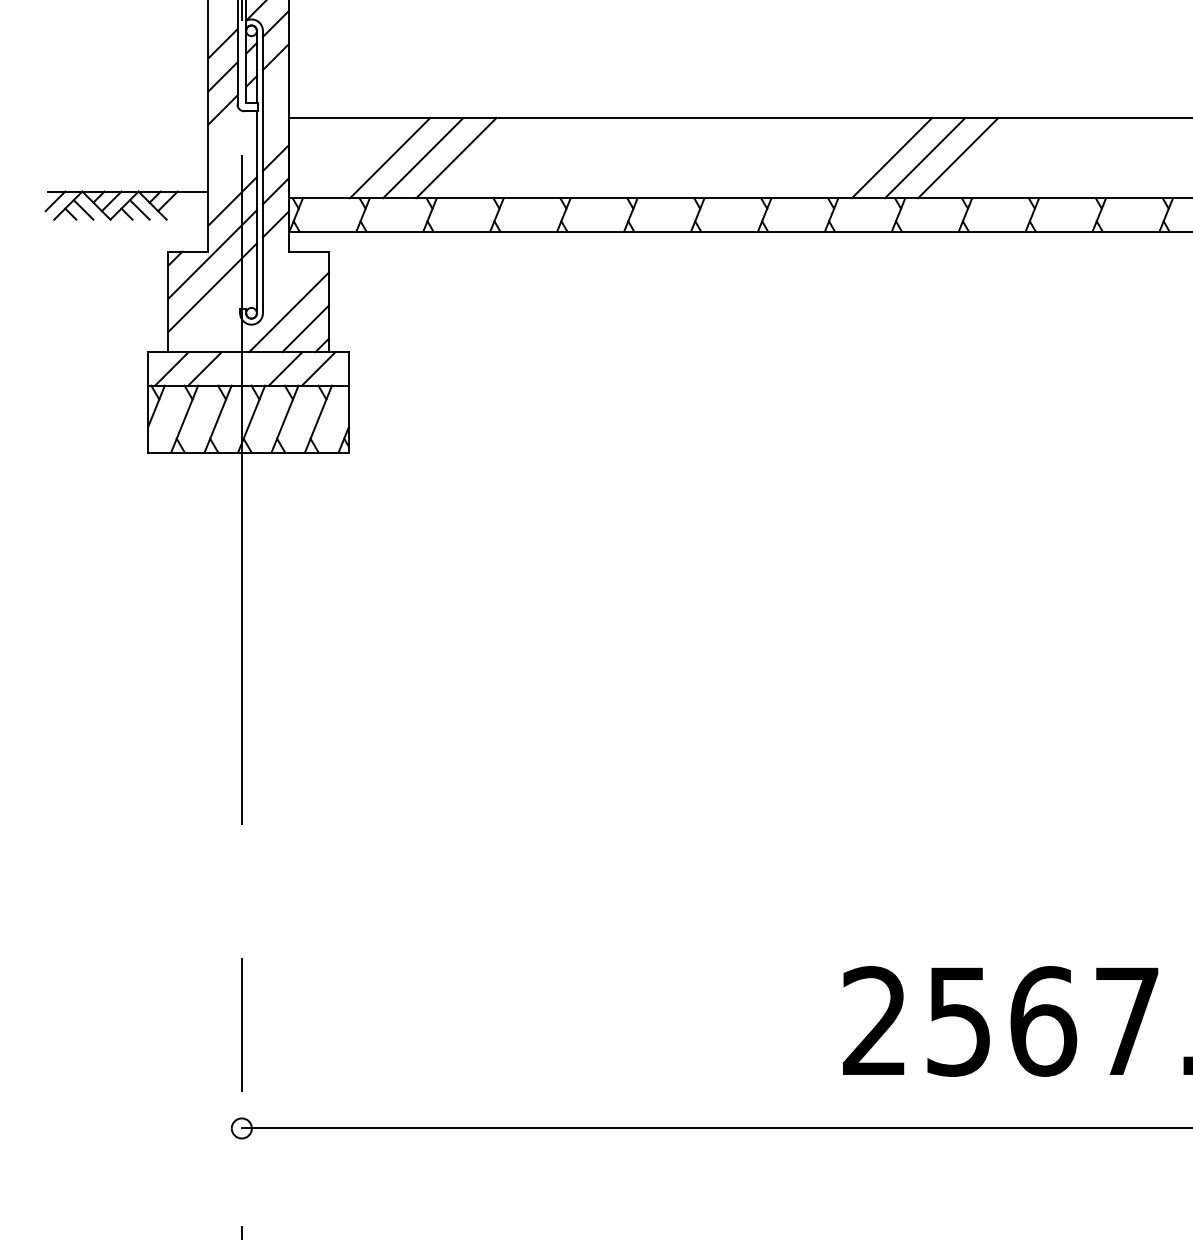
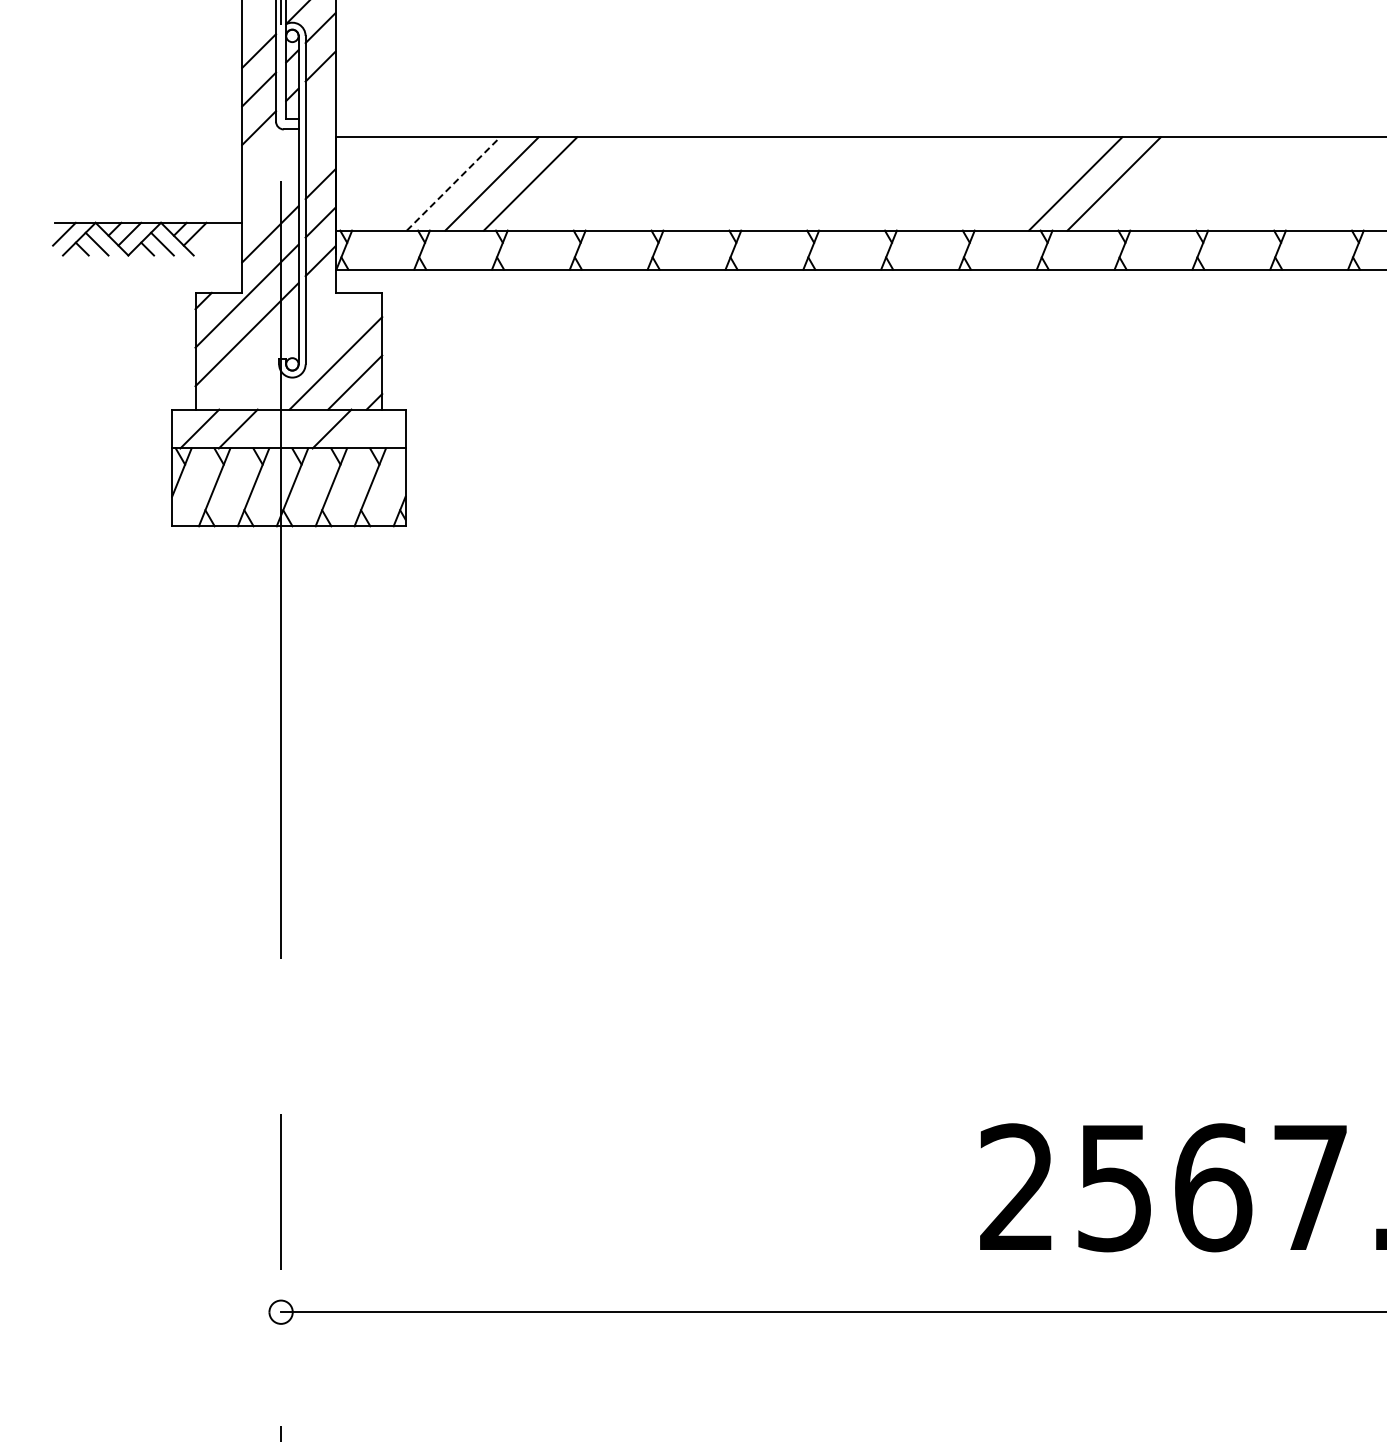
line: (390, 157) -> (453, 183), solid -> dashed
line: (891, 157) -> (1036, 183), removed
line: (318, 368) -> (370, 428), removed

